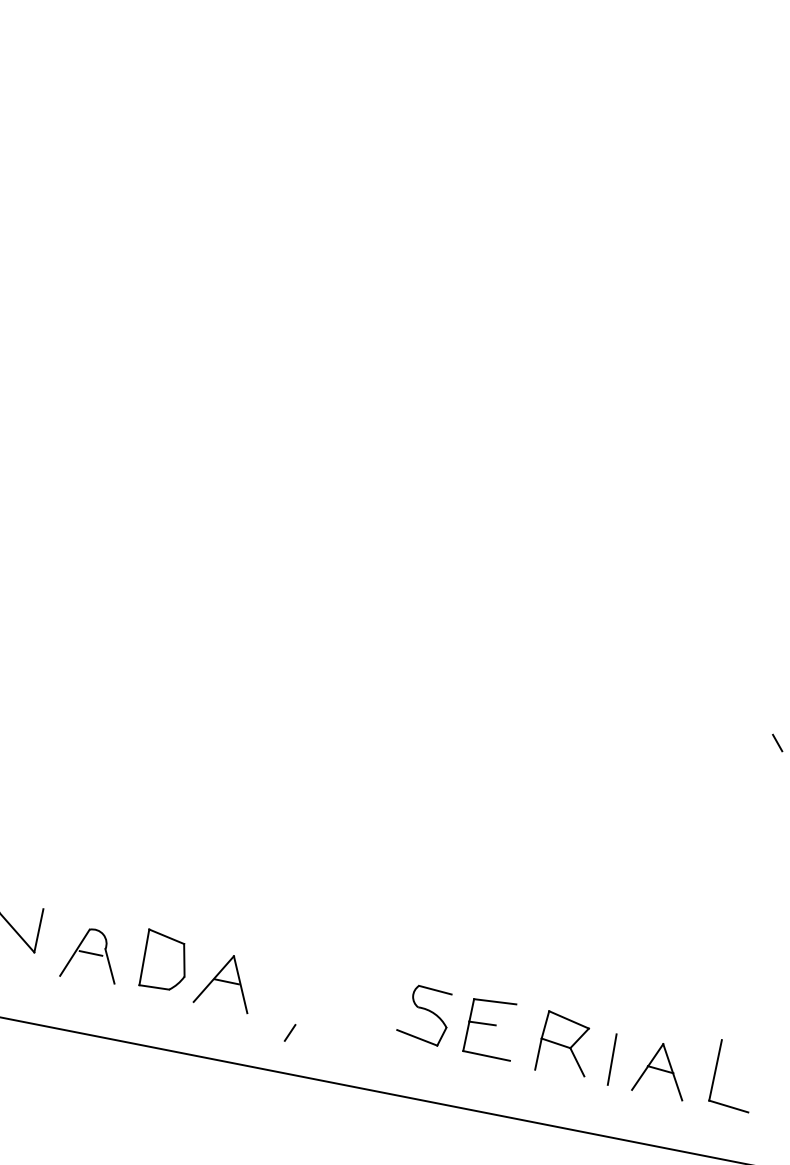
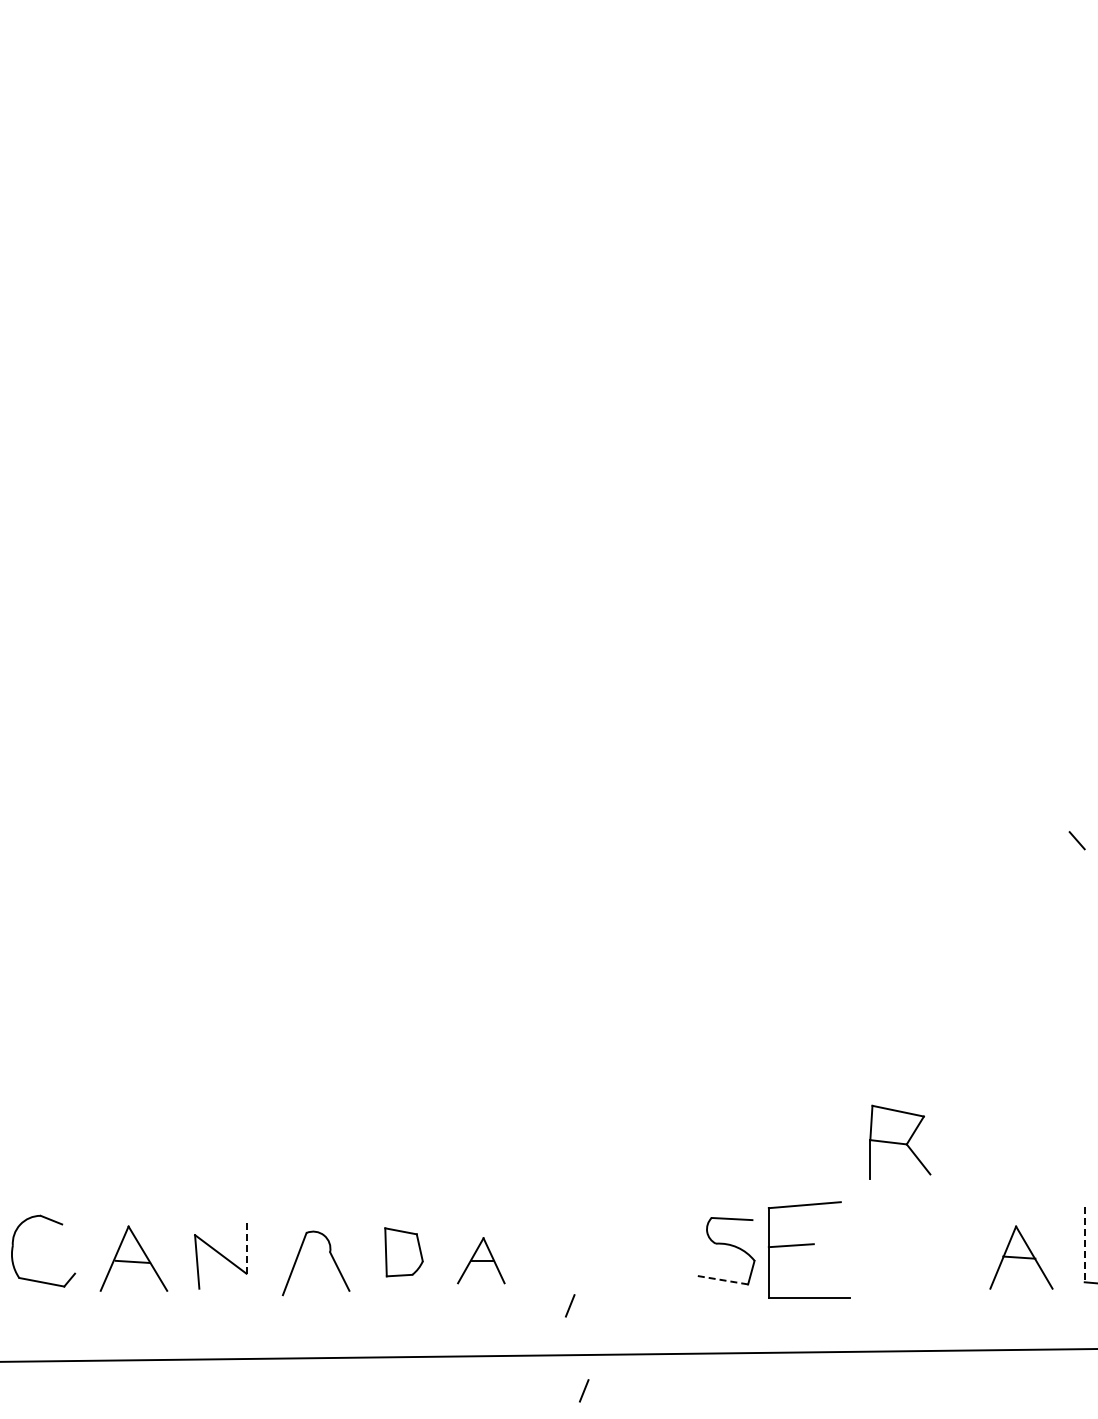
line: (38, 930) -> (246, 1246), solid -> dashed
line: (90, 953) -> (313, 1260), removed
part: (164, 961) -> (403, 1252), size x0.7
part: (226, 981) -> (481, 1260), size x0.7
part: (491, 1027) -> (808, 1249), size x1.4
line: (416, 1037) -> (721, 1280), solid -> dashed
part: (565, 1044) -> (900, 1141), moved
line: (612, 1059) -> (959, 1257), removed
line: (715, 1070) -> (1084, 1244), solid -> dashed
line: (287, 1103) -> (584, 1390), added

